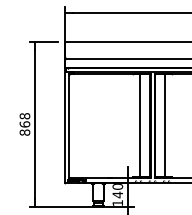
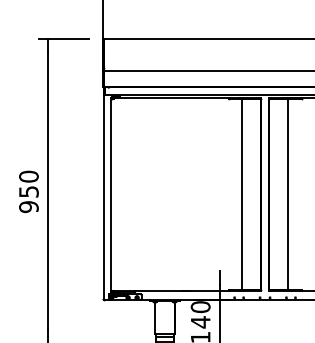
text: (24, 124) -> (28, 191), 868 -> 950

